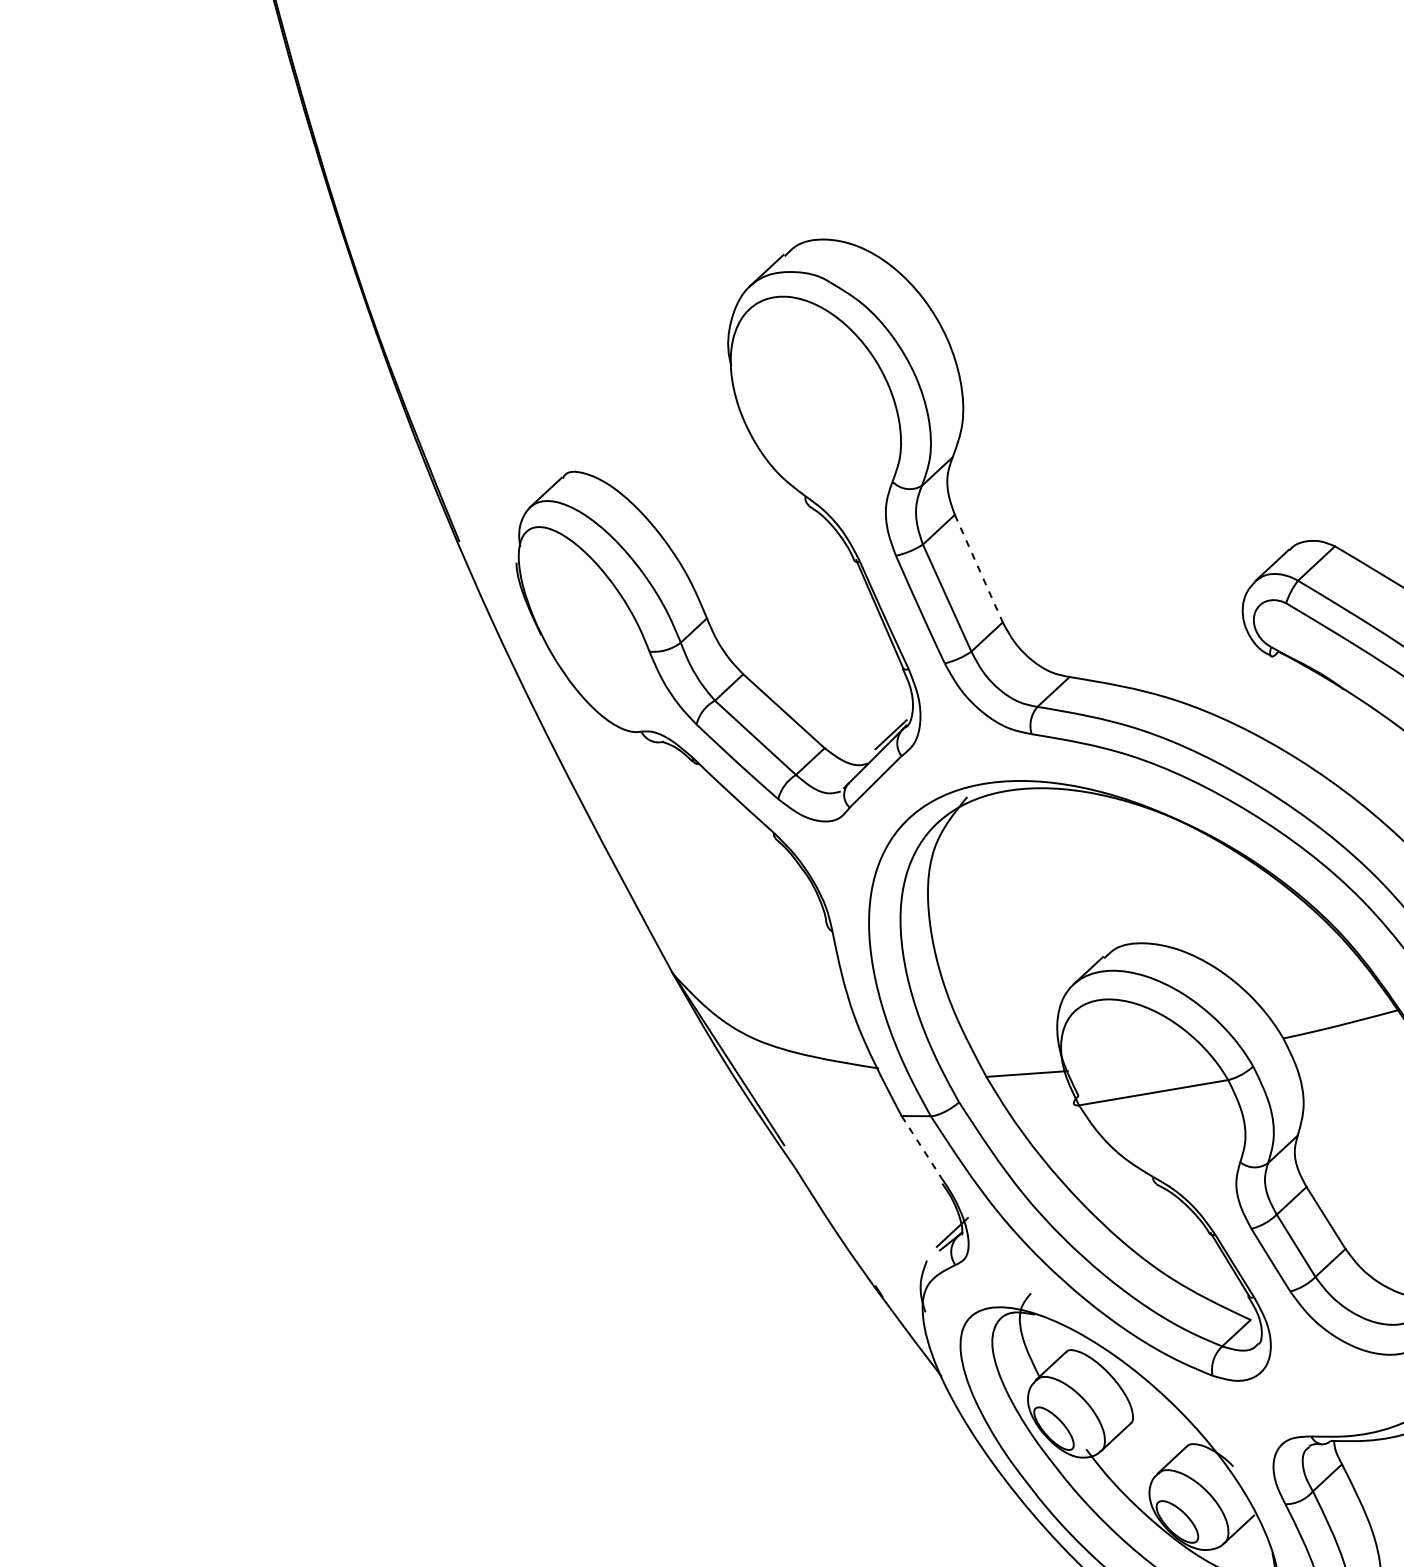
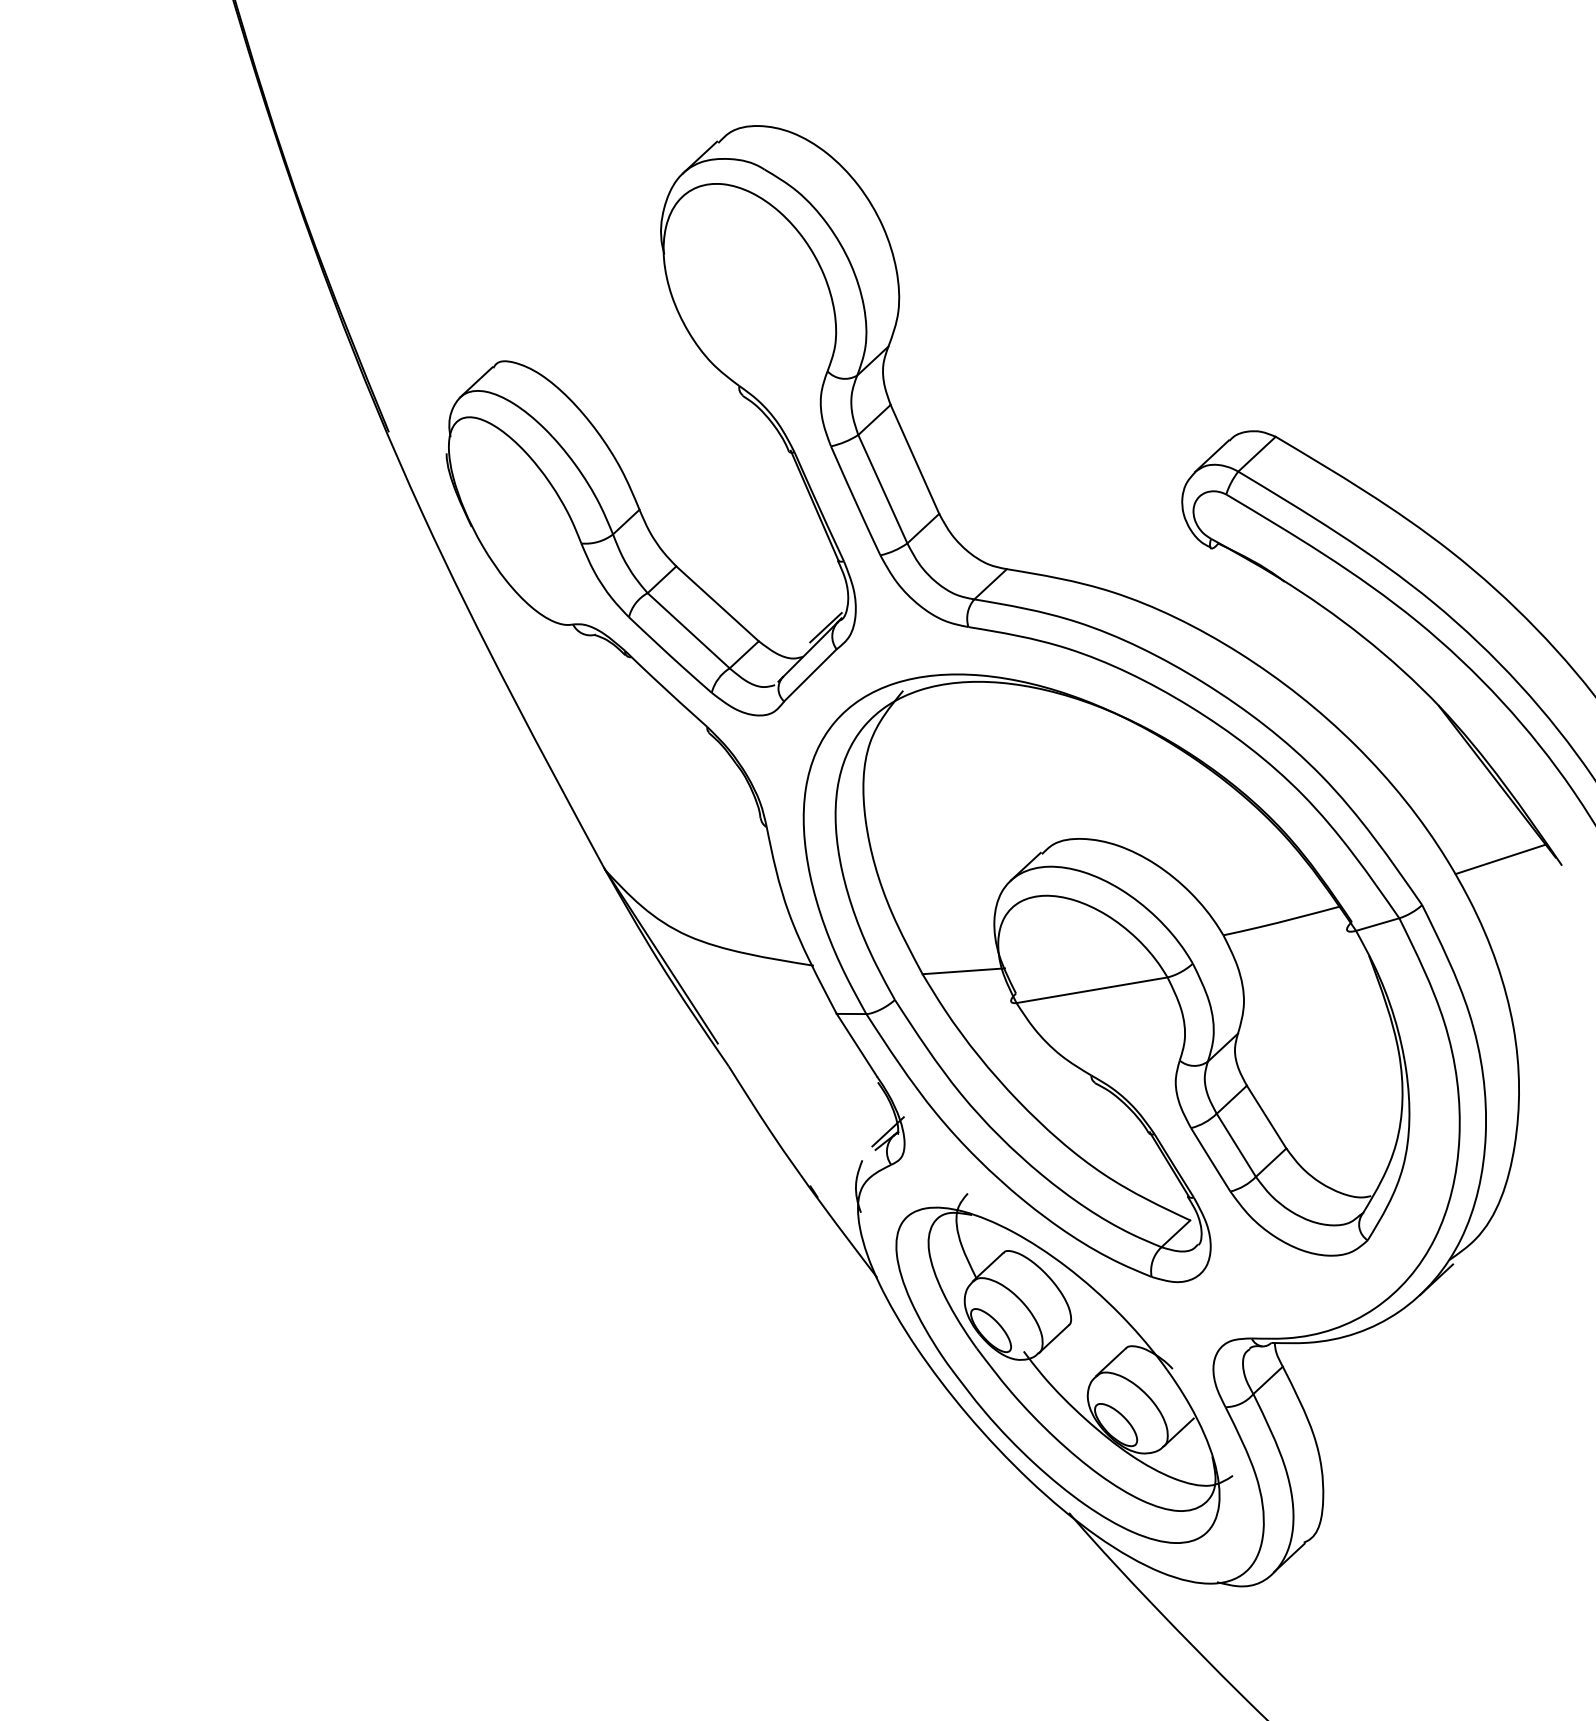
line: (978, 568) -> (914, 459), dashed -> solid
line: (922, 1147) -> (857, 1045), dashed -> solid

